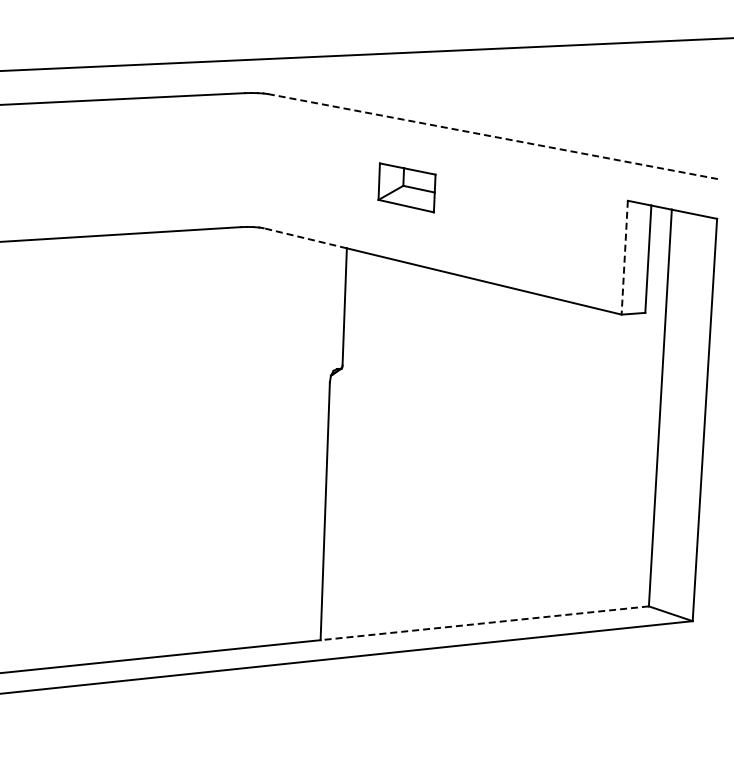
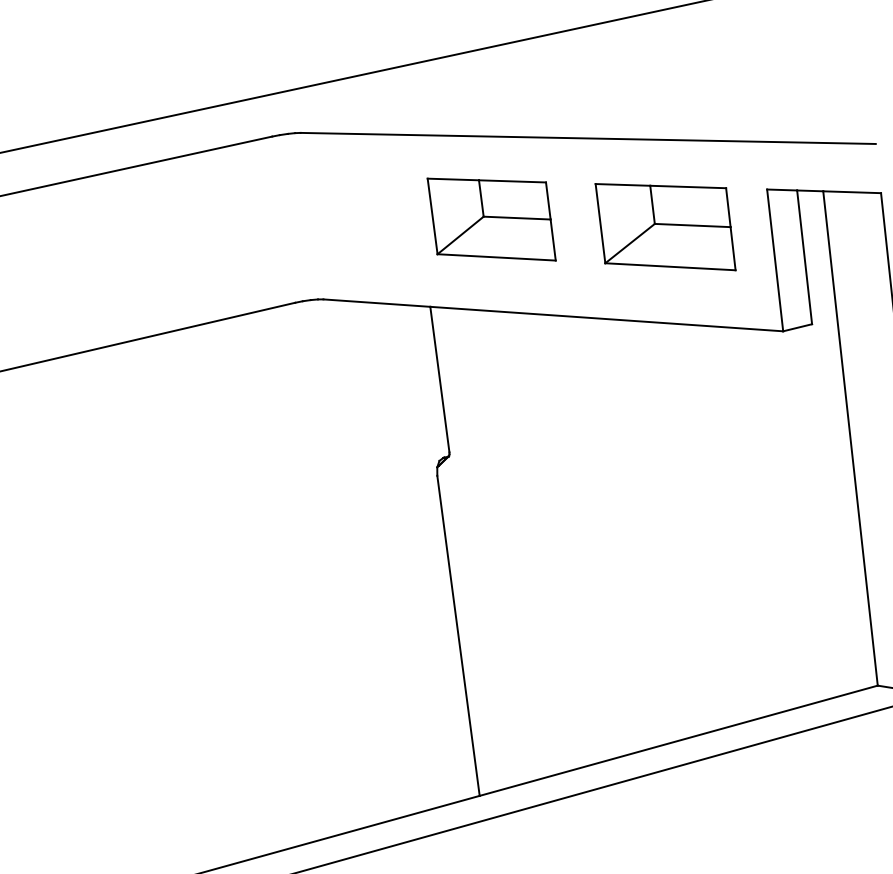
line: (493, 136) -> (587, 138), dashed -> solid
part: (406, 187) -> (491, 219), size x1.67
part: (542, 216) -> (665, 226), added
line: (305, 238) -> (377, 303), dashed -> solid
line: (624, 258) -> (775, 261), dashed -> solid
line: (484, 623) -> (678, 741), dashed -> solid

